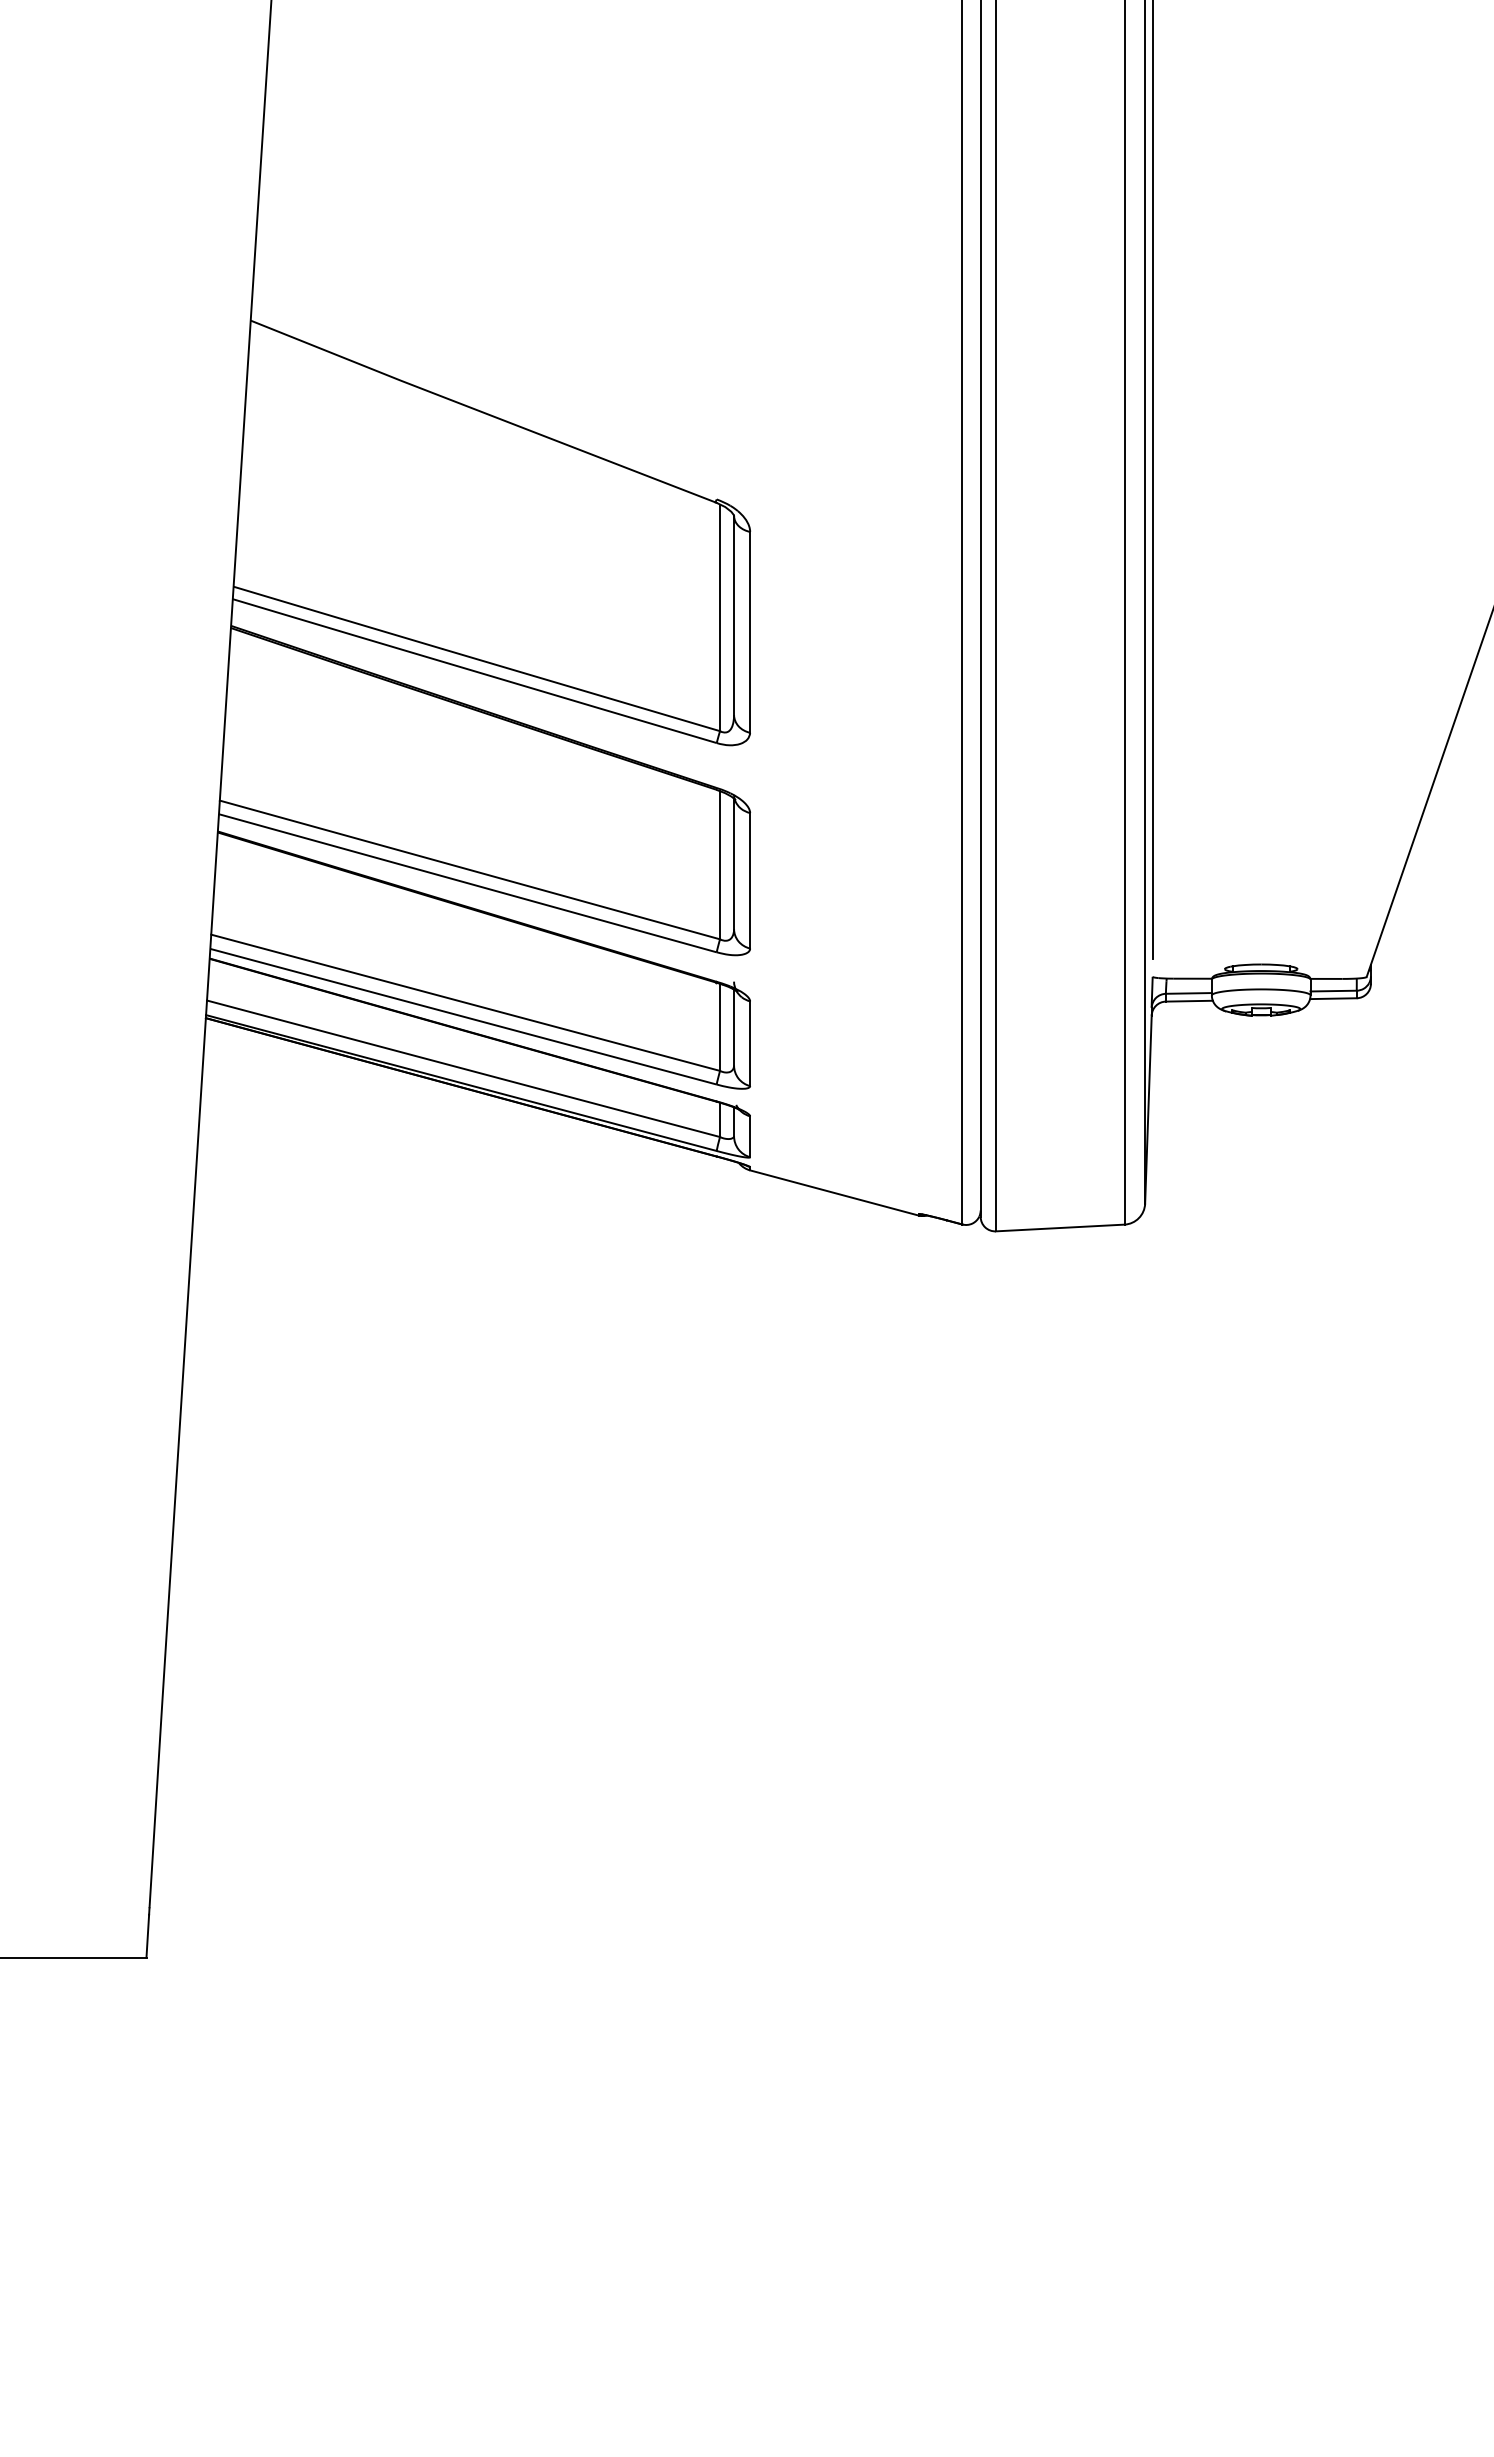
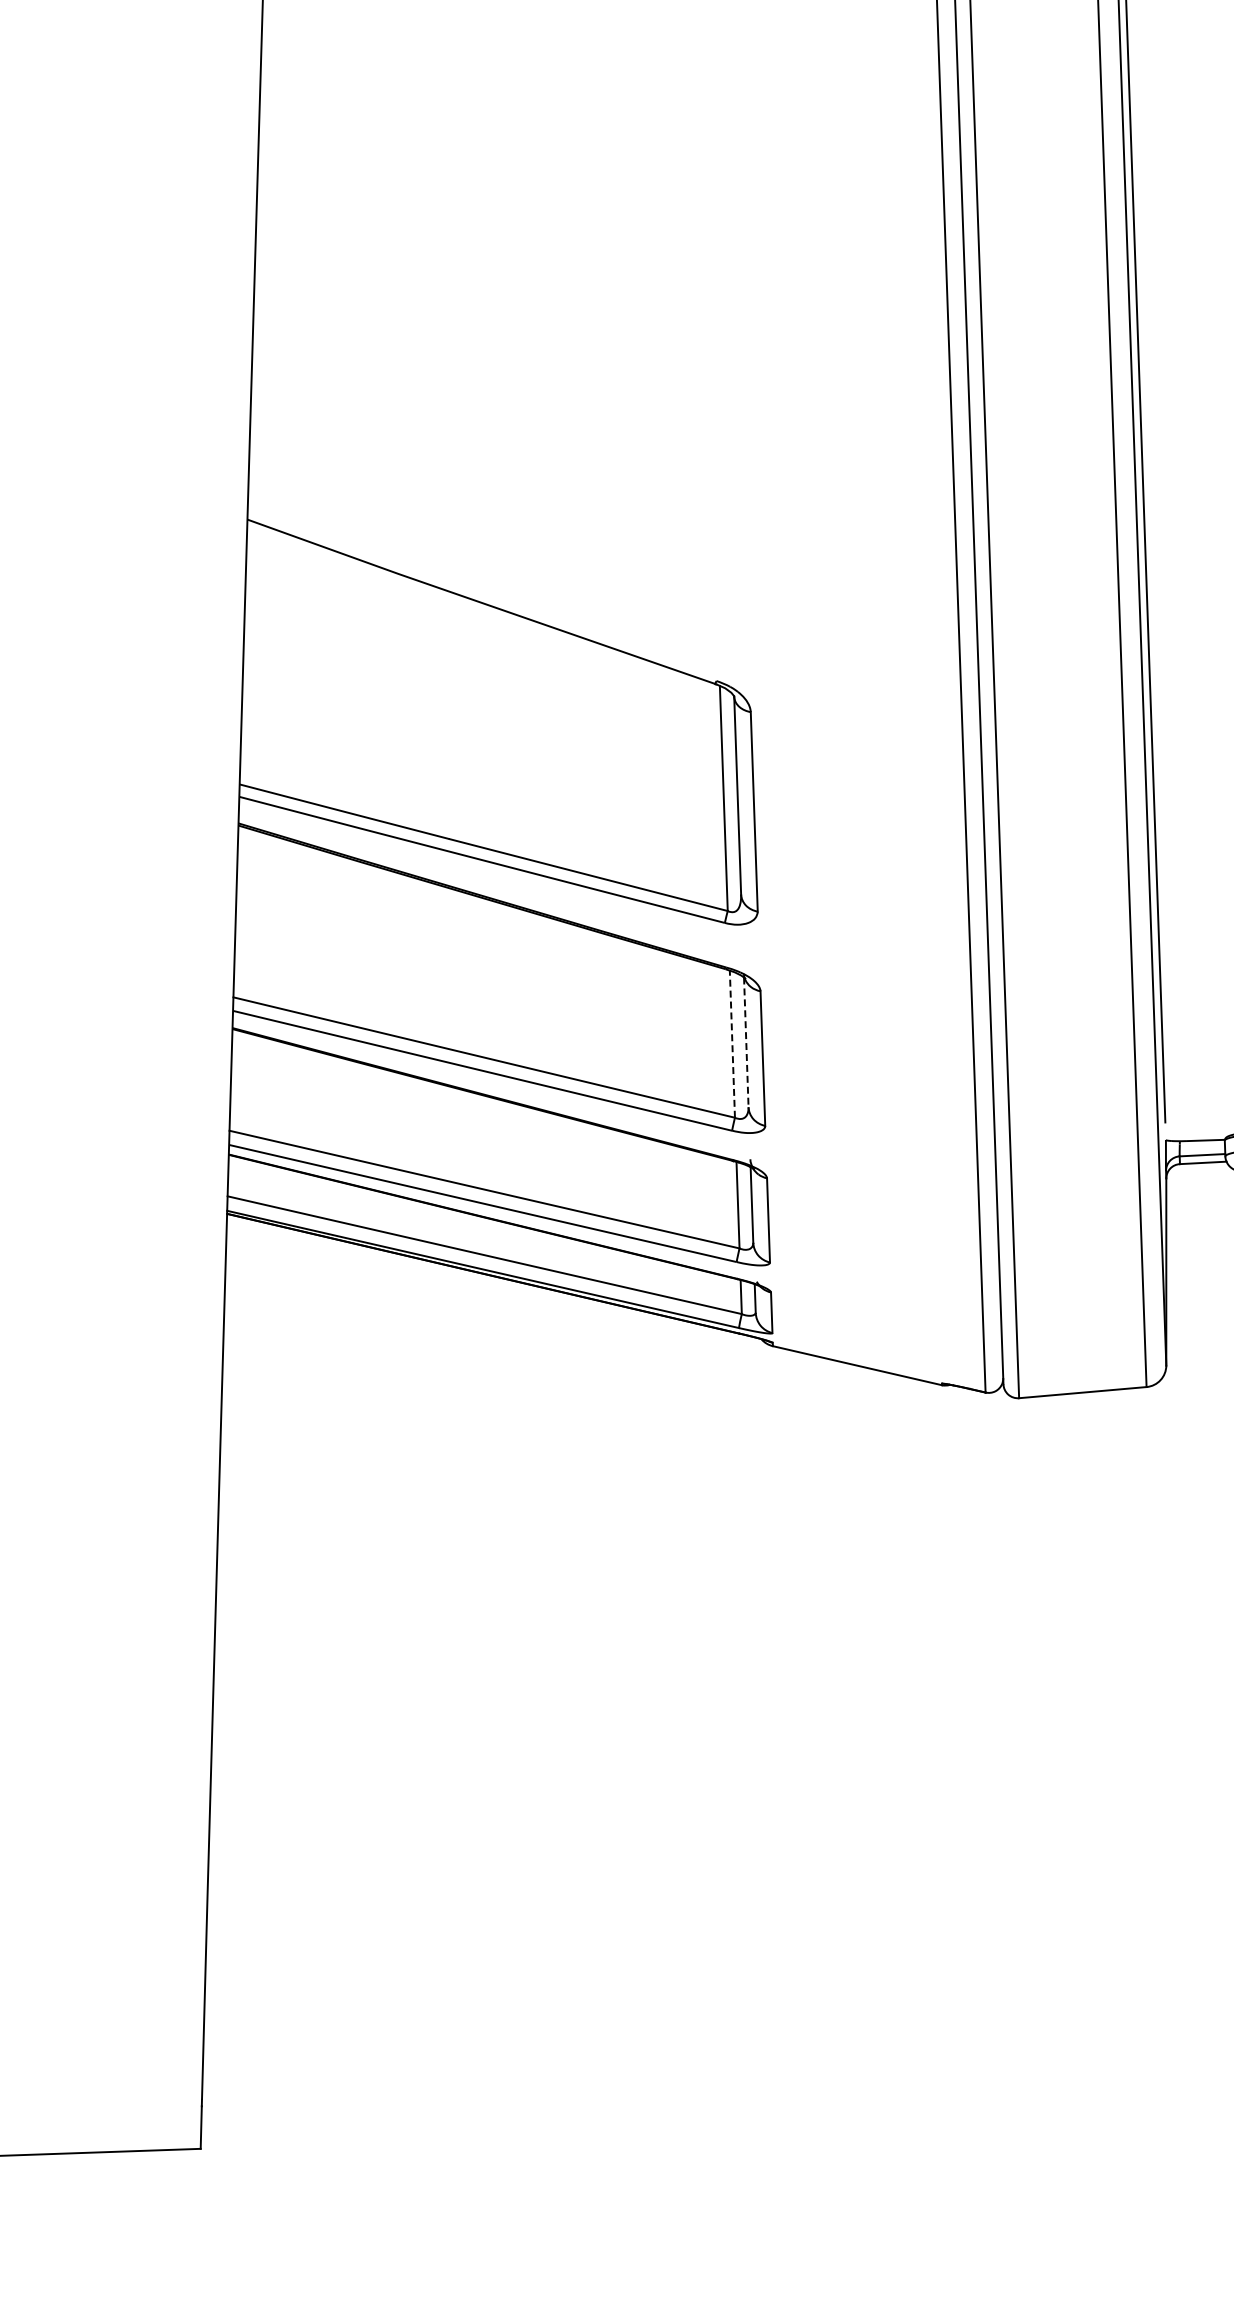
line: (720, 864) -> (732, 1043), solid -> dashed
line: (734, 864) -> (746, 1042), solid -> dashed

